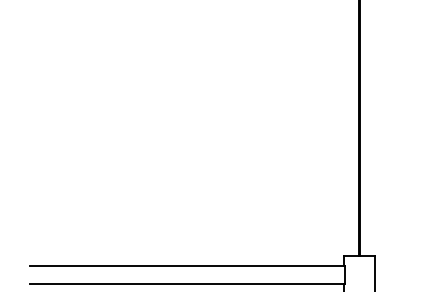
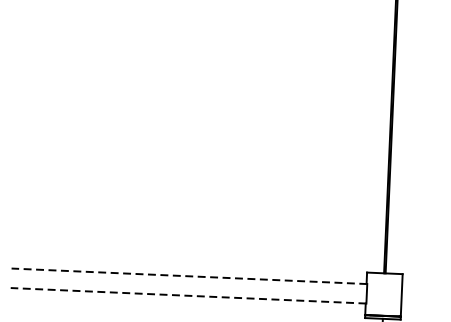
line: (186, 266) -> (188, 276), solid -> dashed
line: (186, 283) -> (187, 295), solid -> dashed

